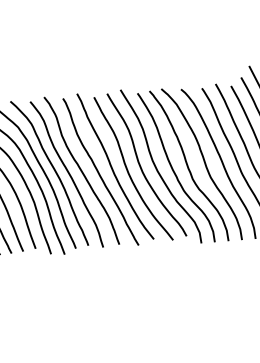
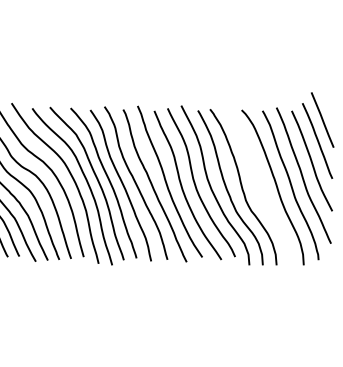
curve: (204, 164) -> (258, 186), removed

